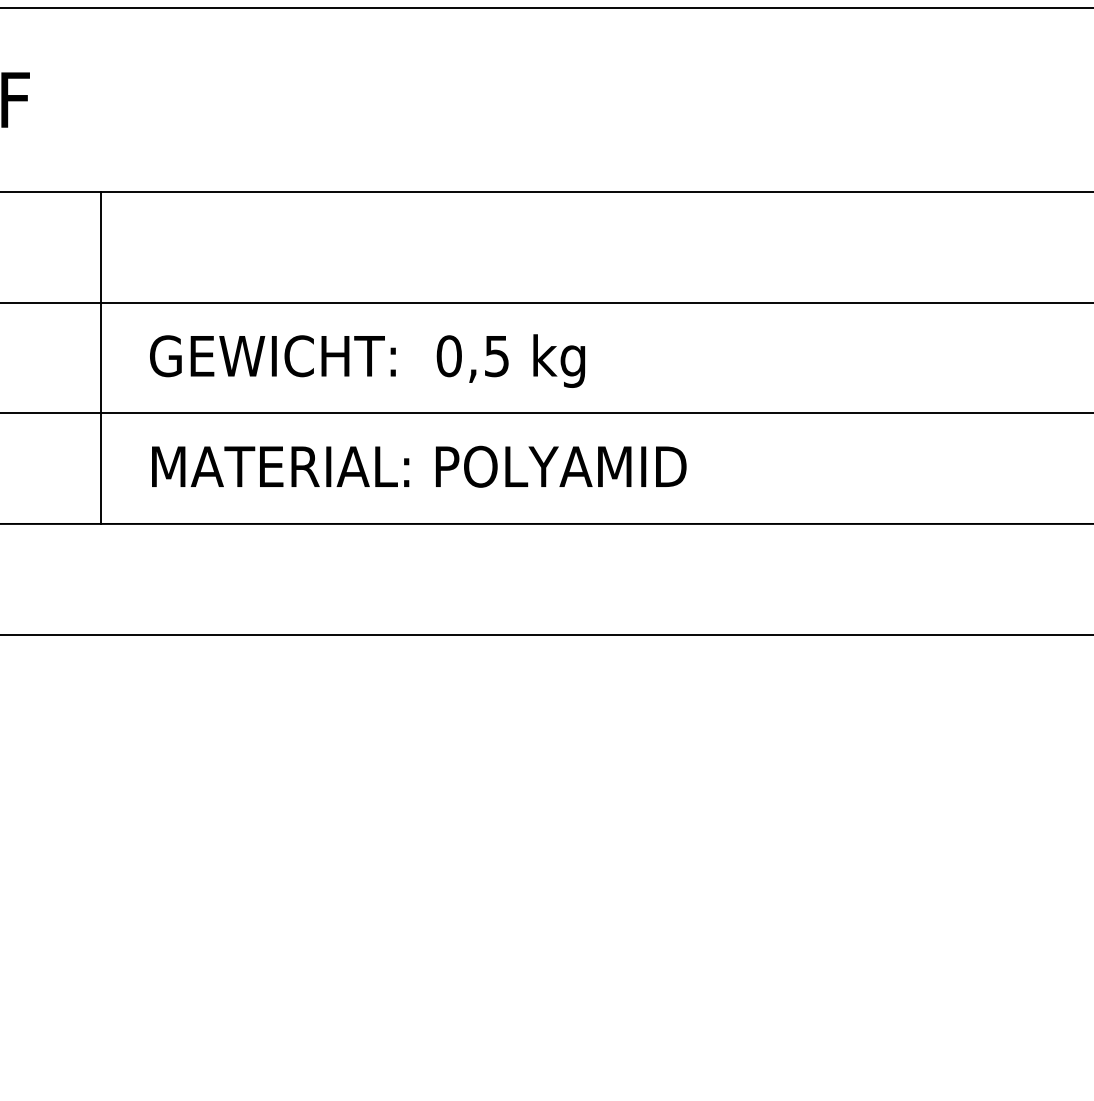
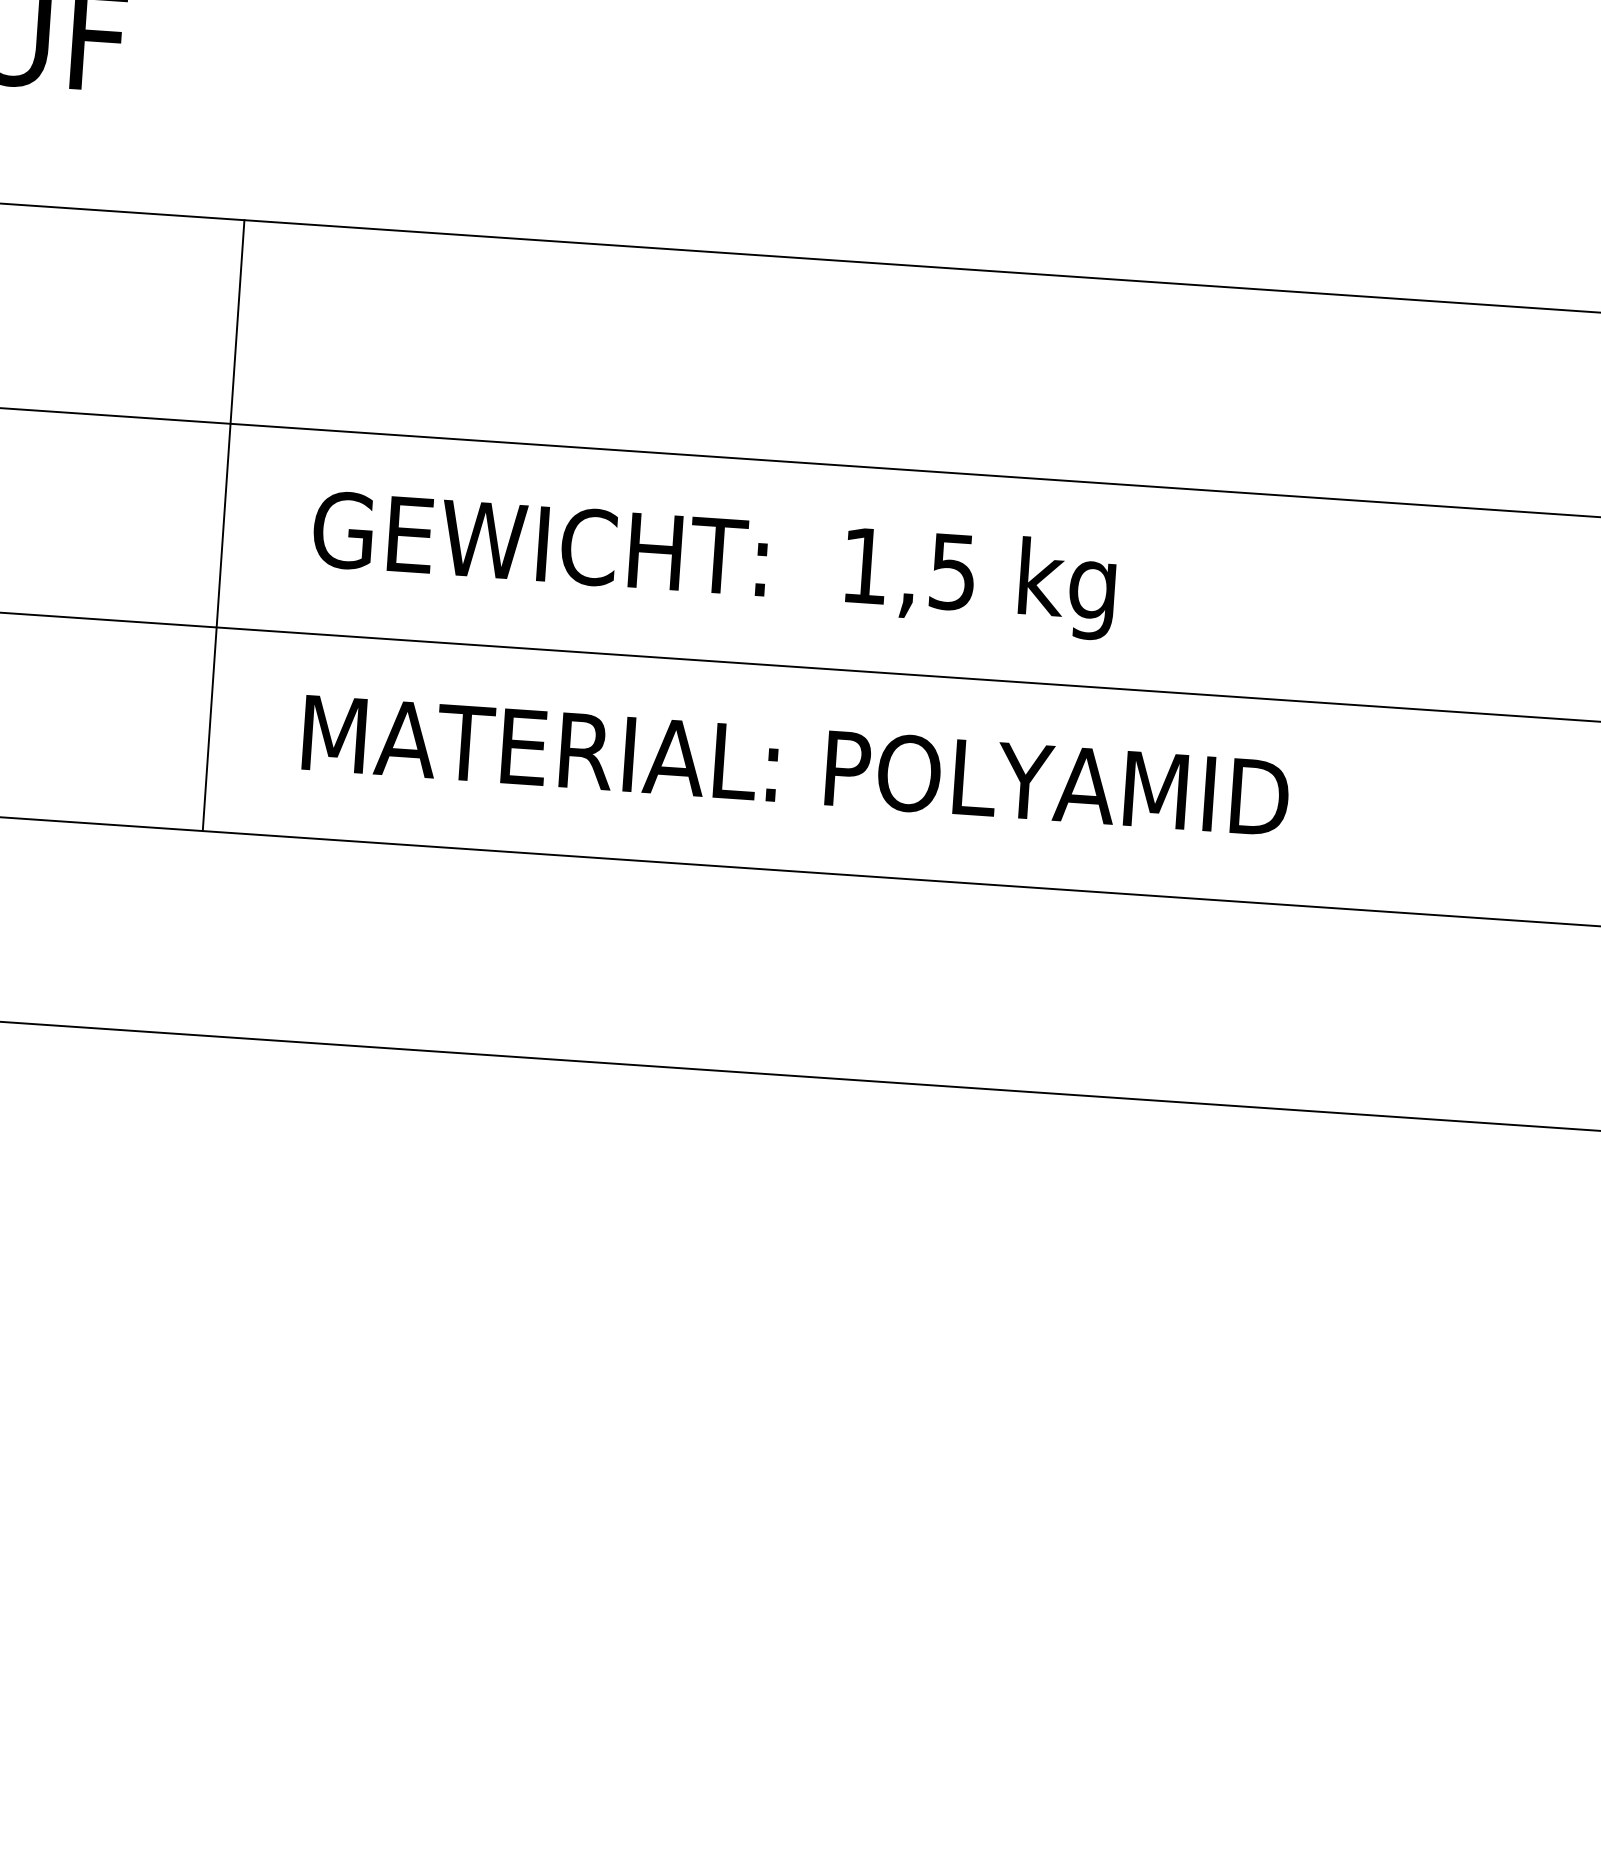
text: (448, 356) -> (863, 566), 0,5 -> 1,5

